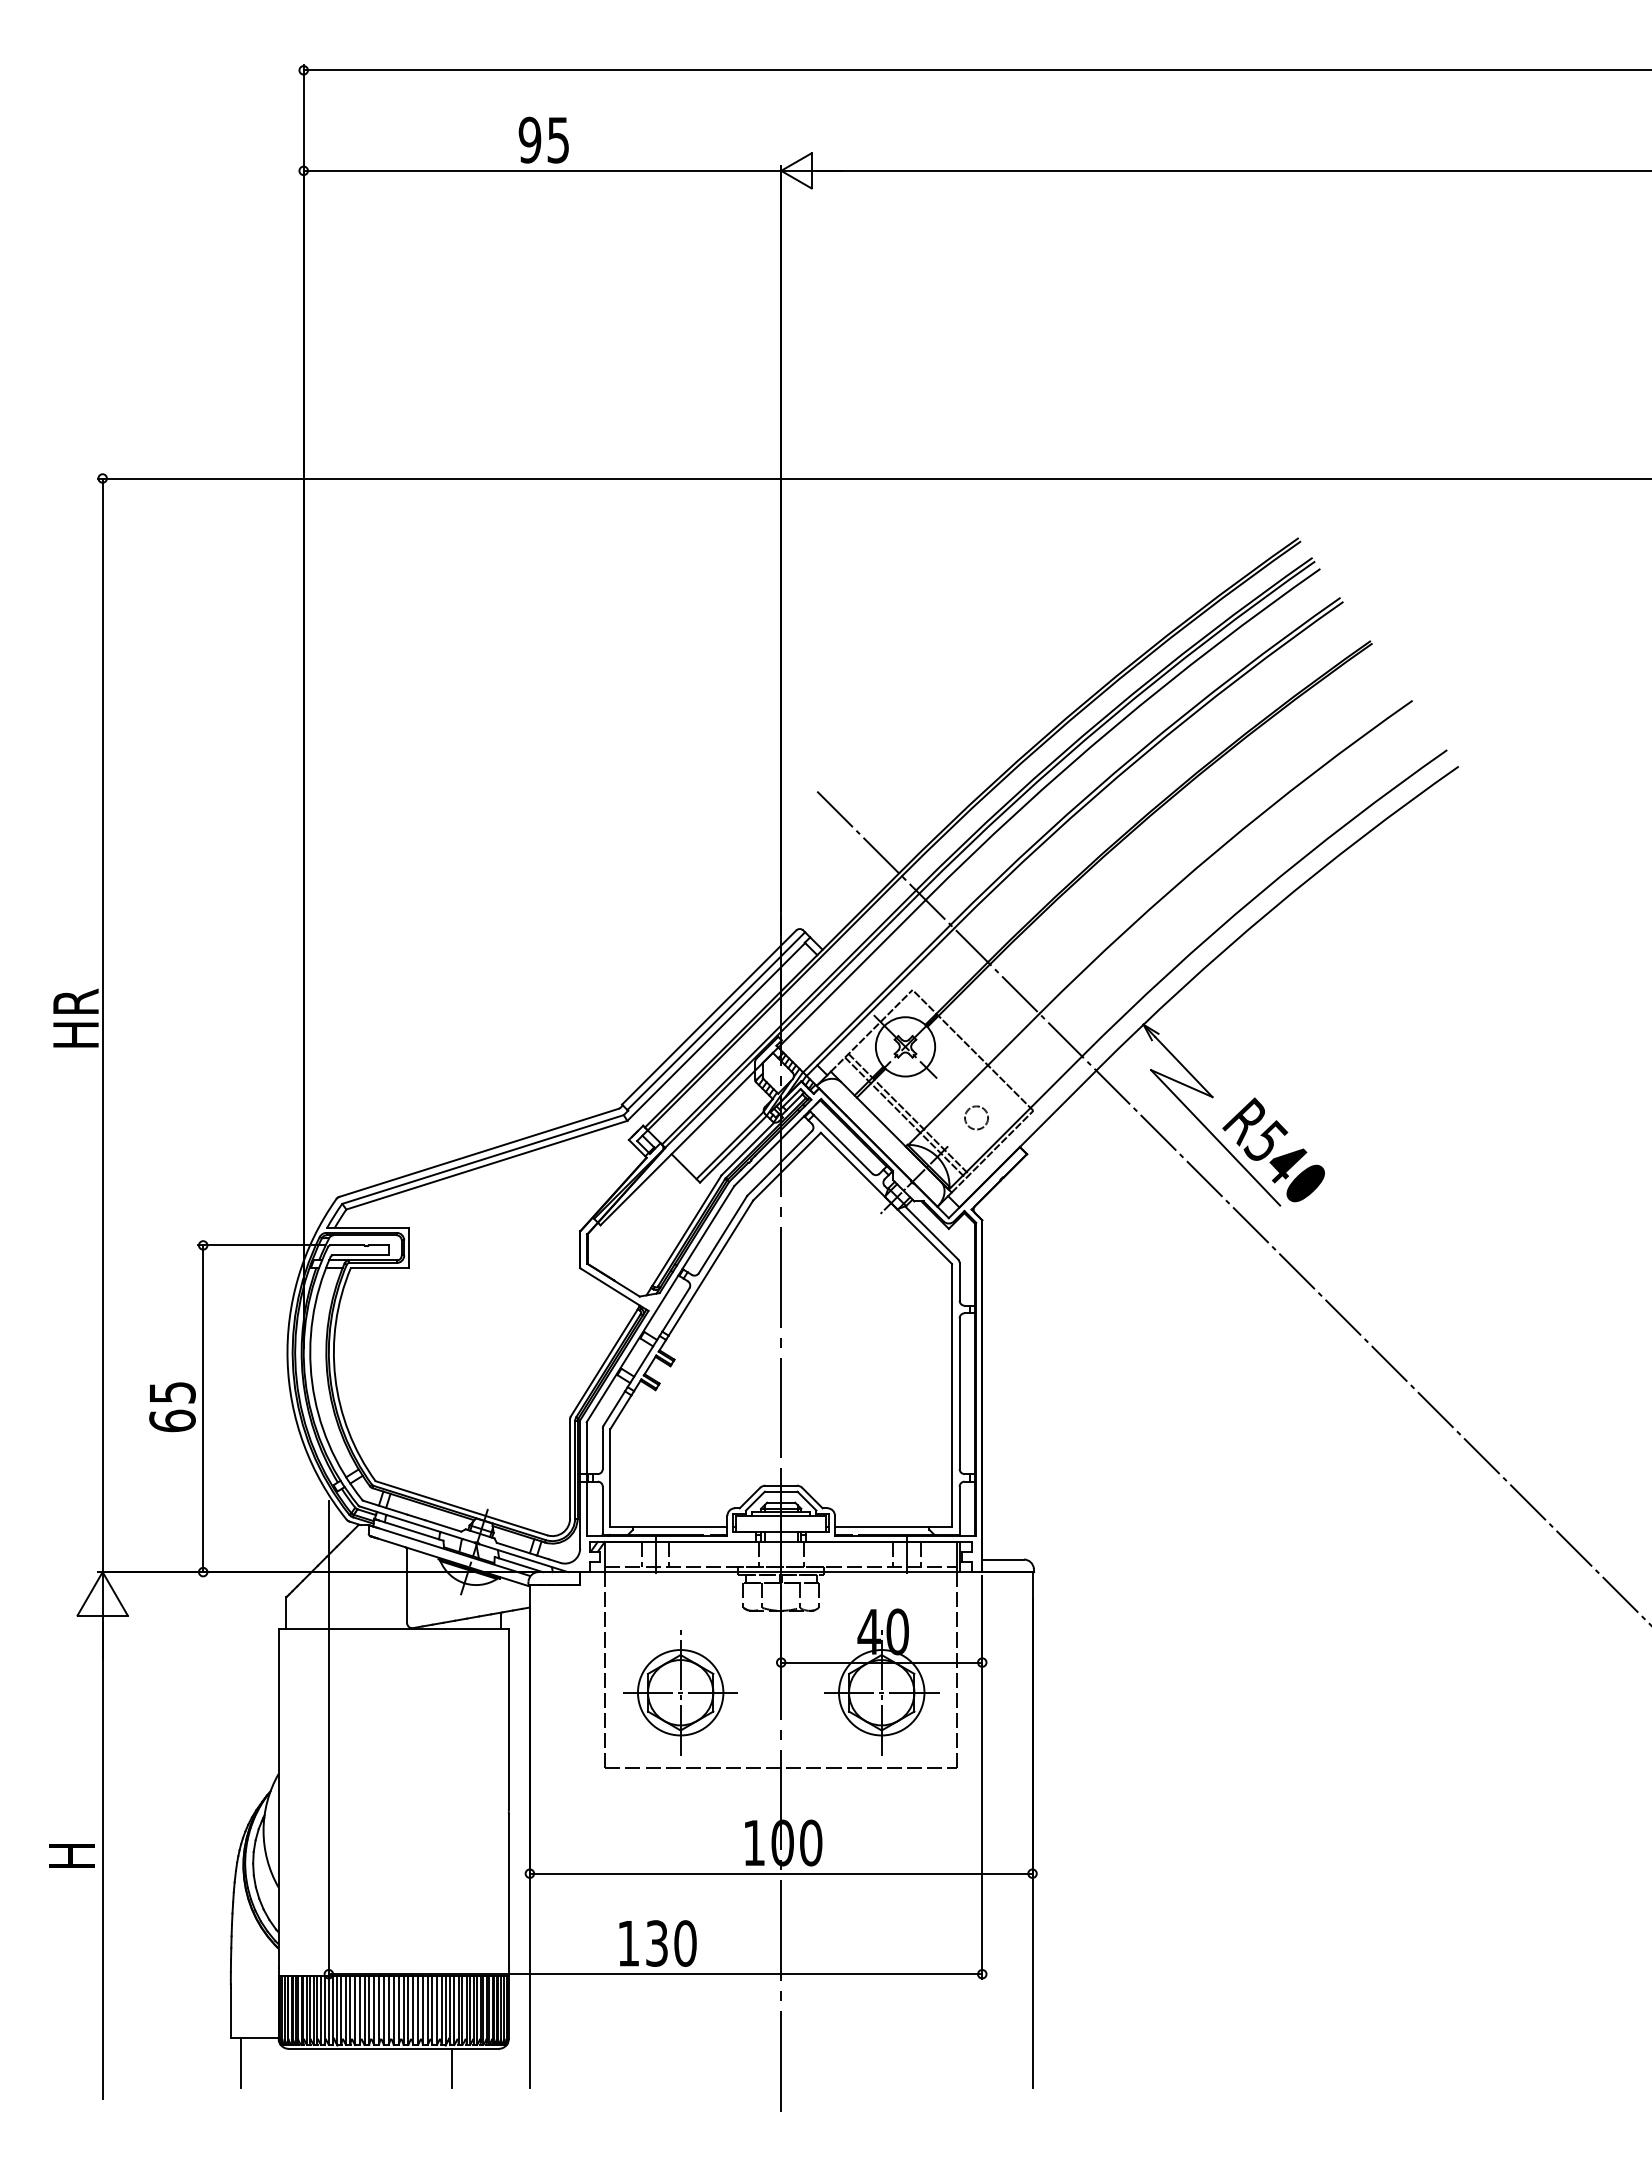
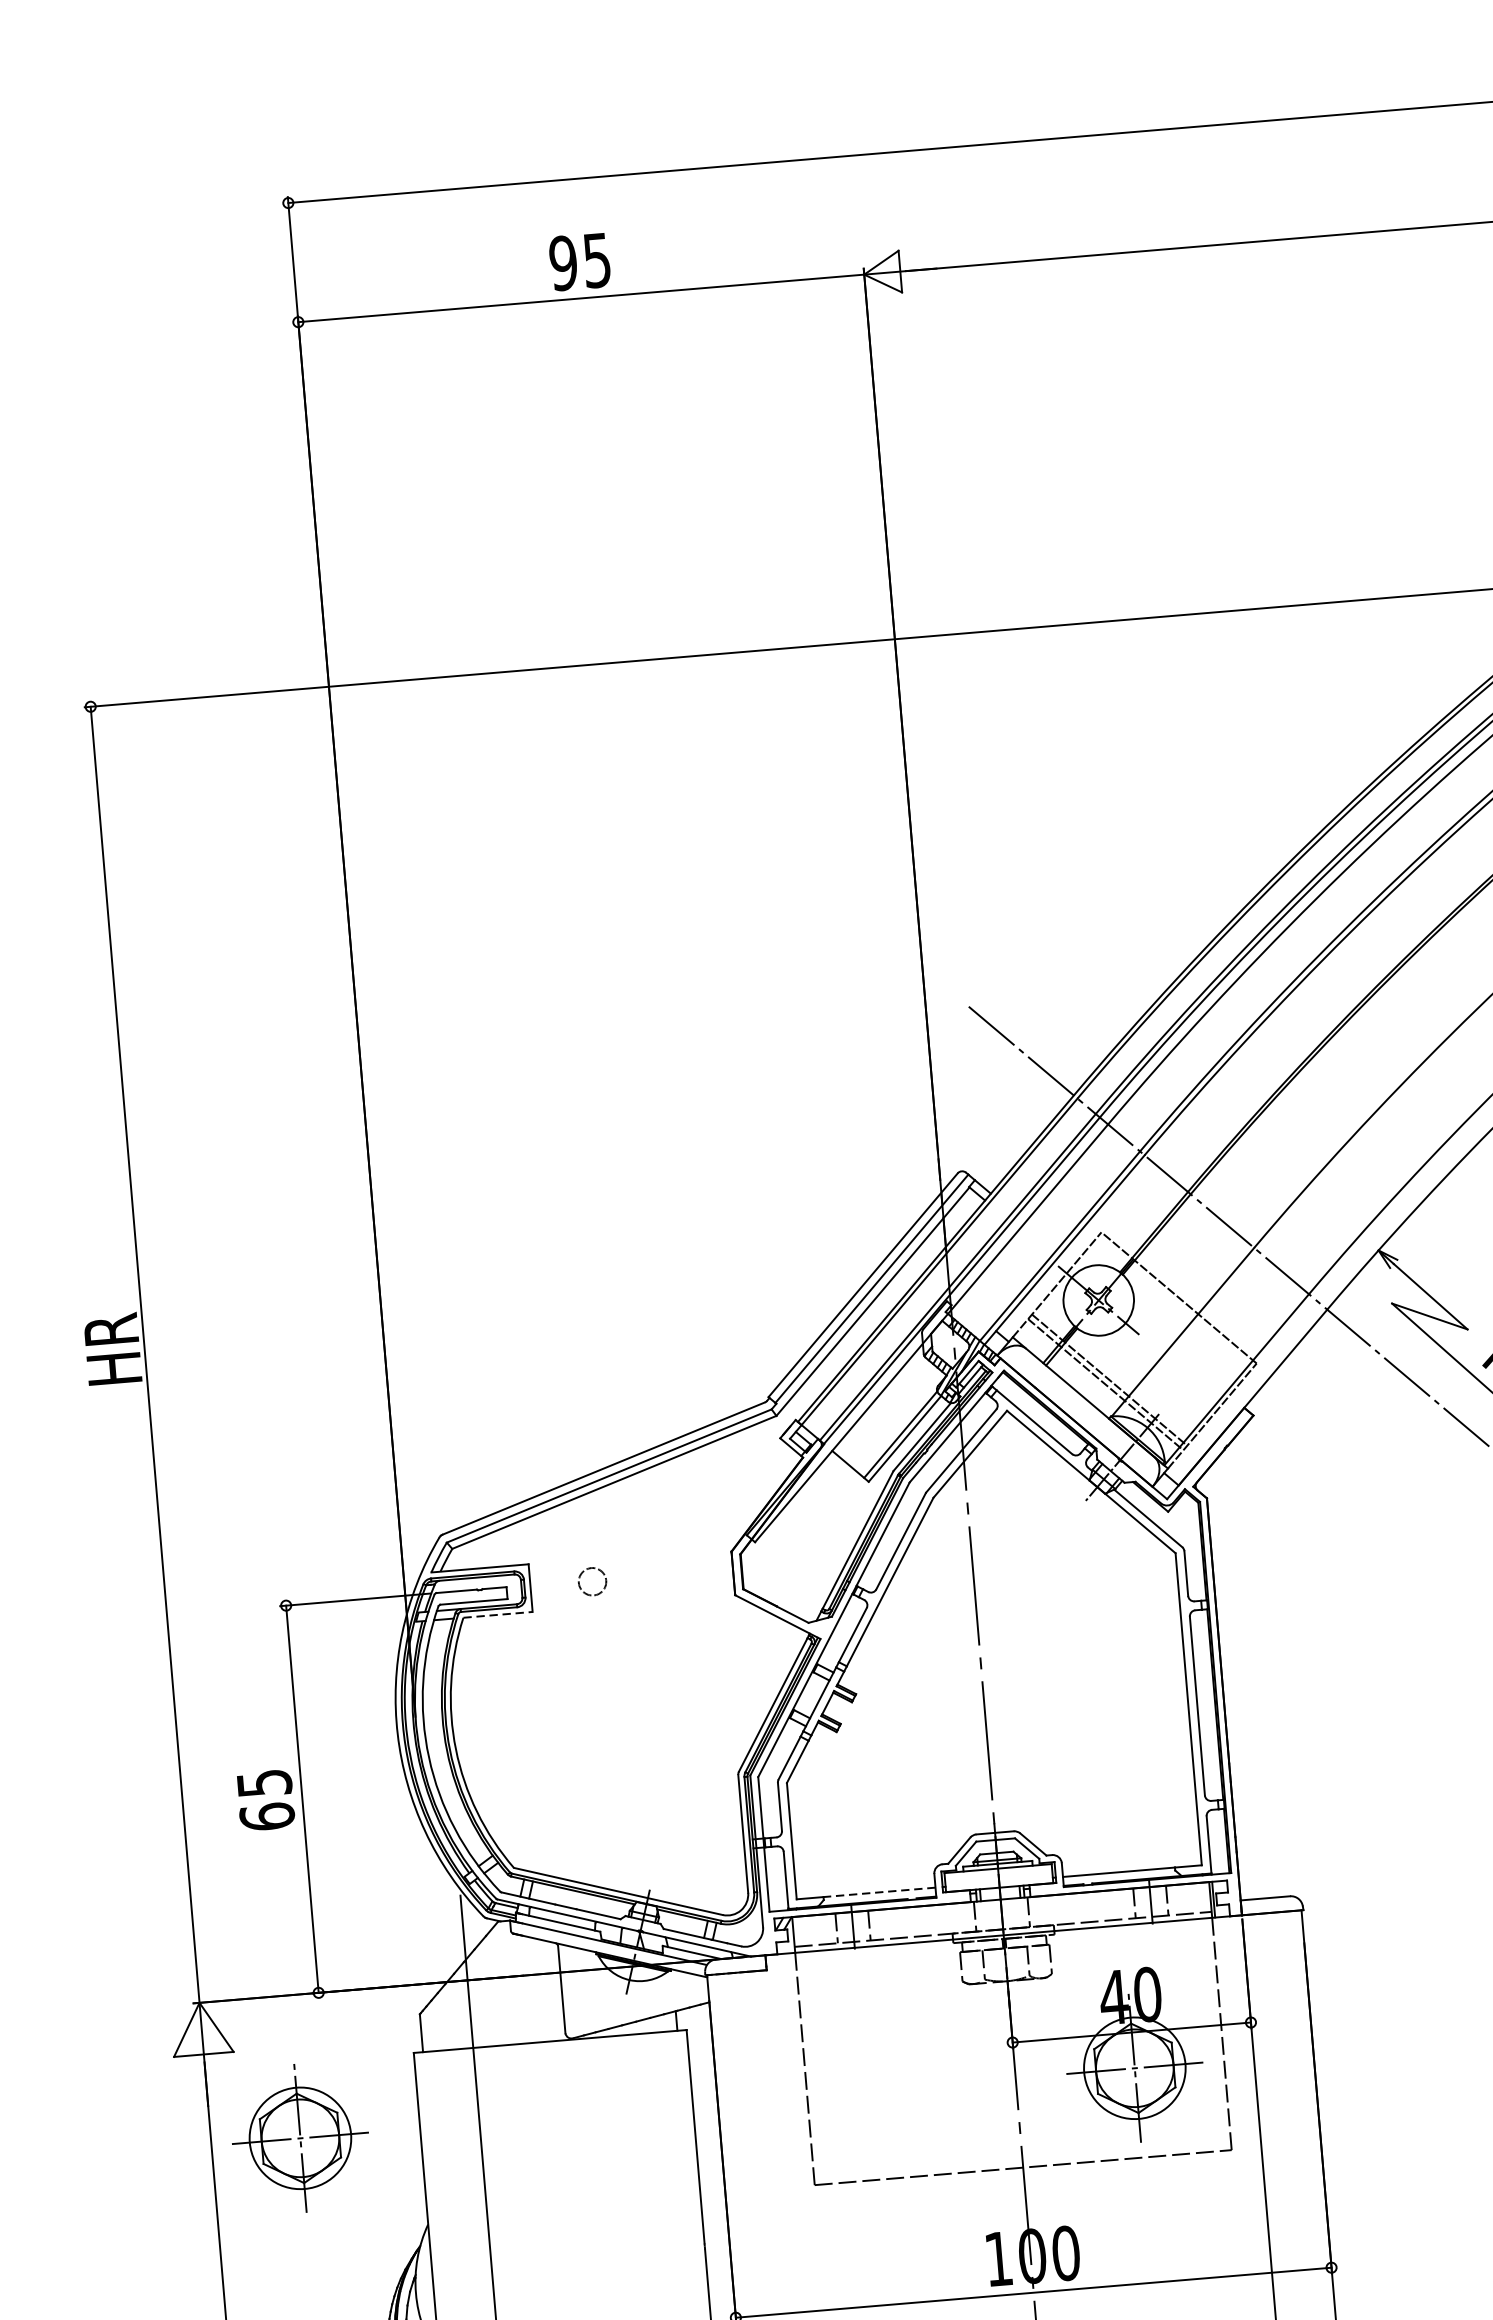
circle: (976, 1117) -> (592, 1581), moved
line: (380, 1268) -> (498, 1615), solid -> dashed
line: (679, 1527) -> (878, 1892), solid -> dashed
part: (680, 1692) -> (300, 2138), moved

